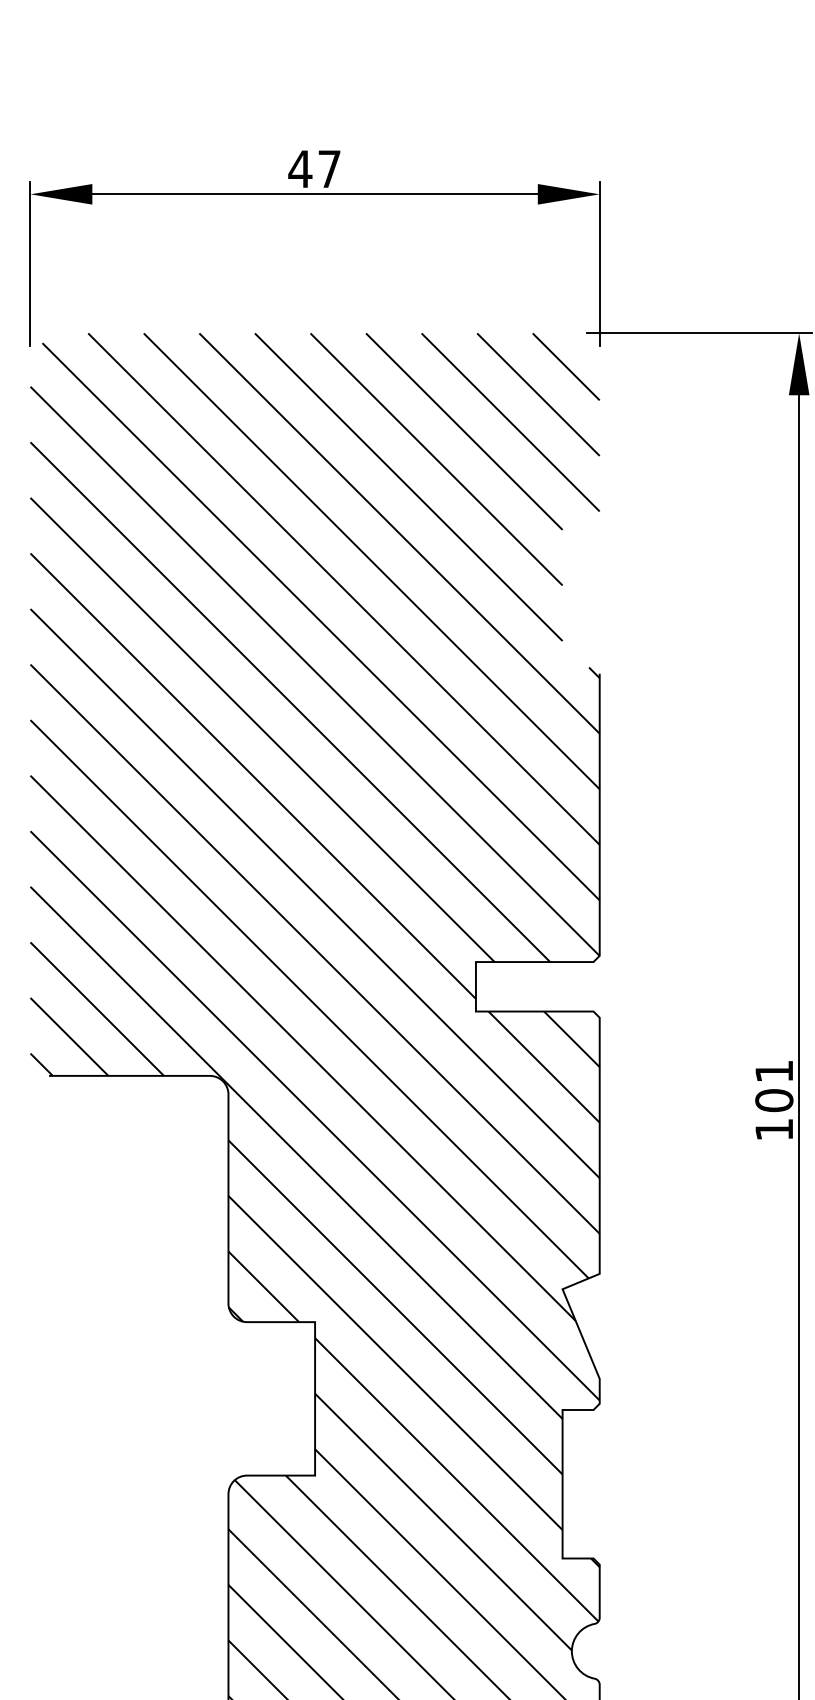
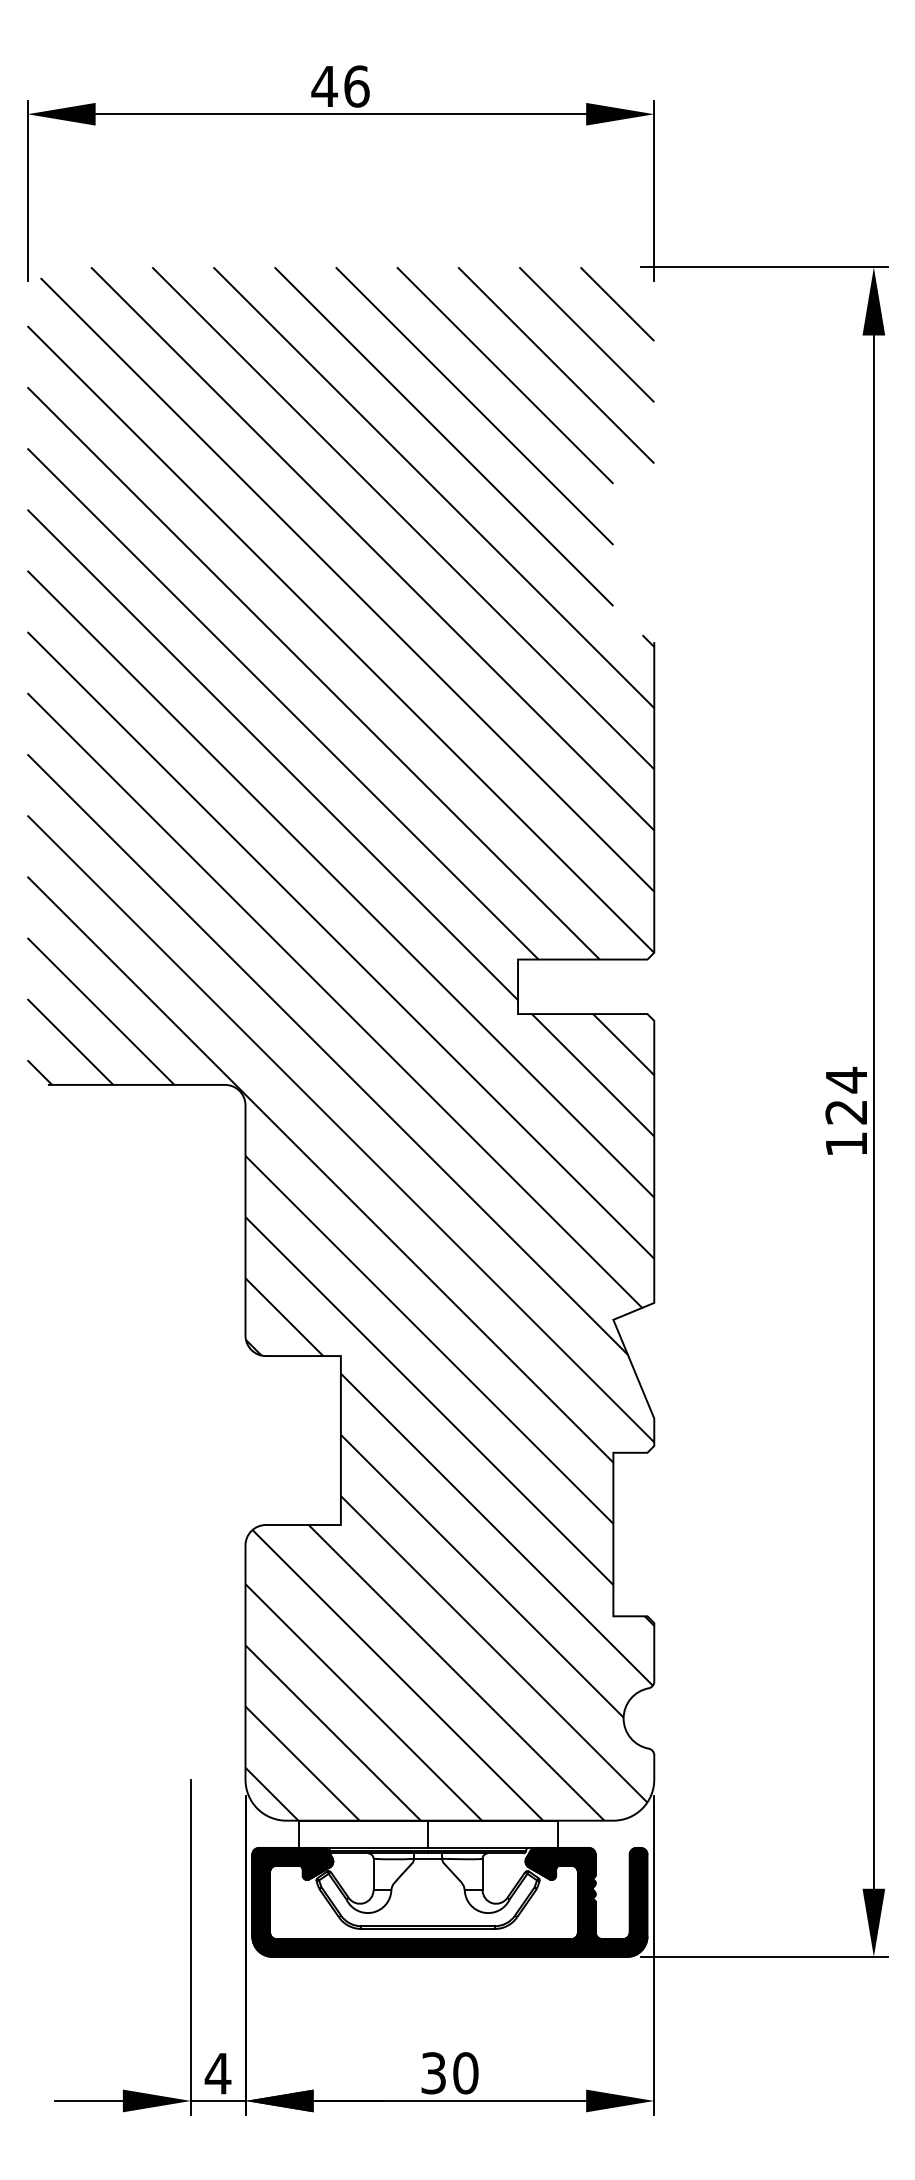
text: (329, 169) -> (356, 86), 47 -> 46
text: (774, 1085) -> (846, 1095), 101 -> 124

